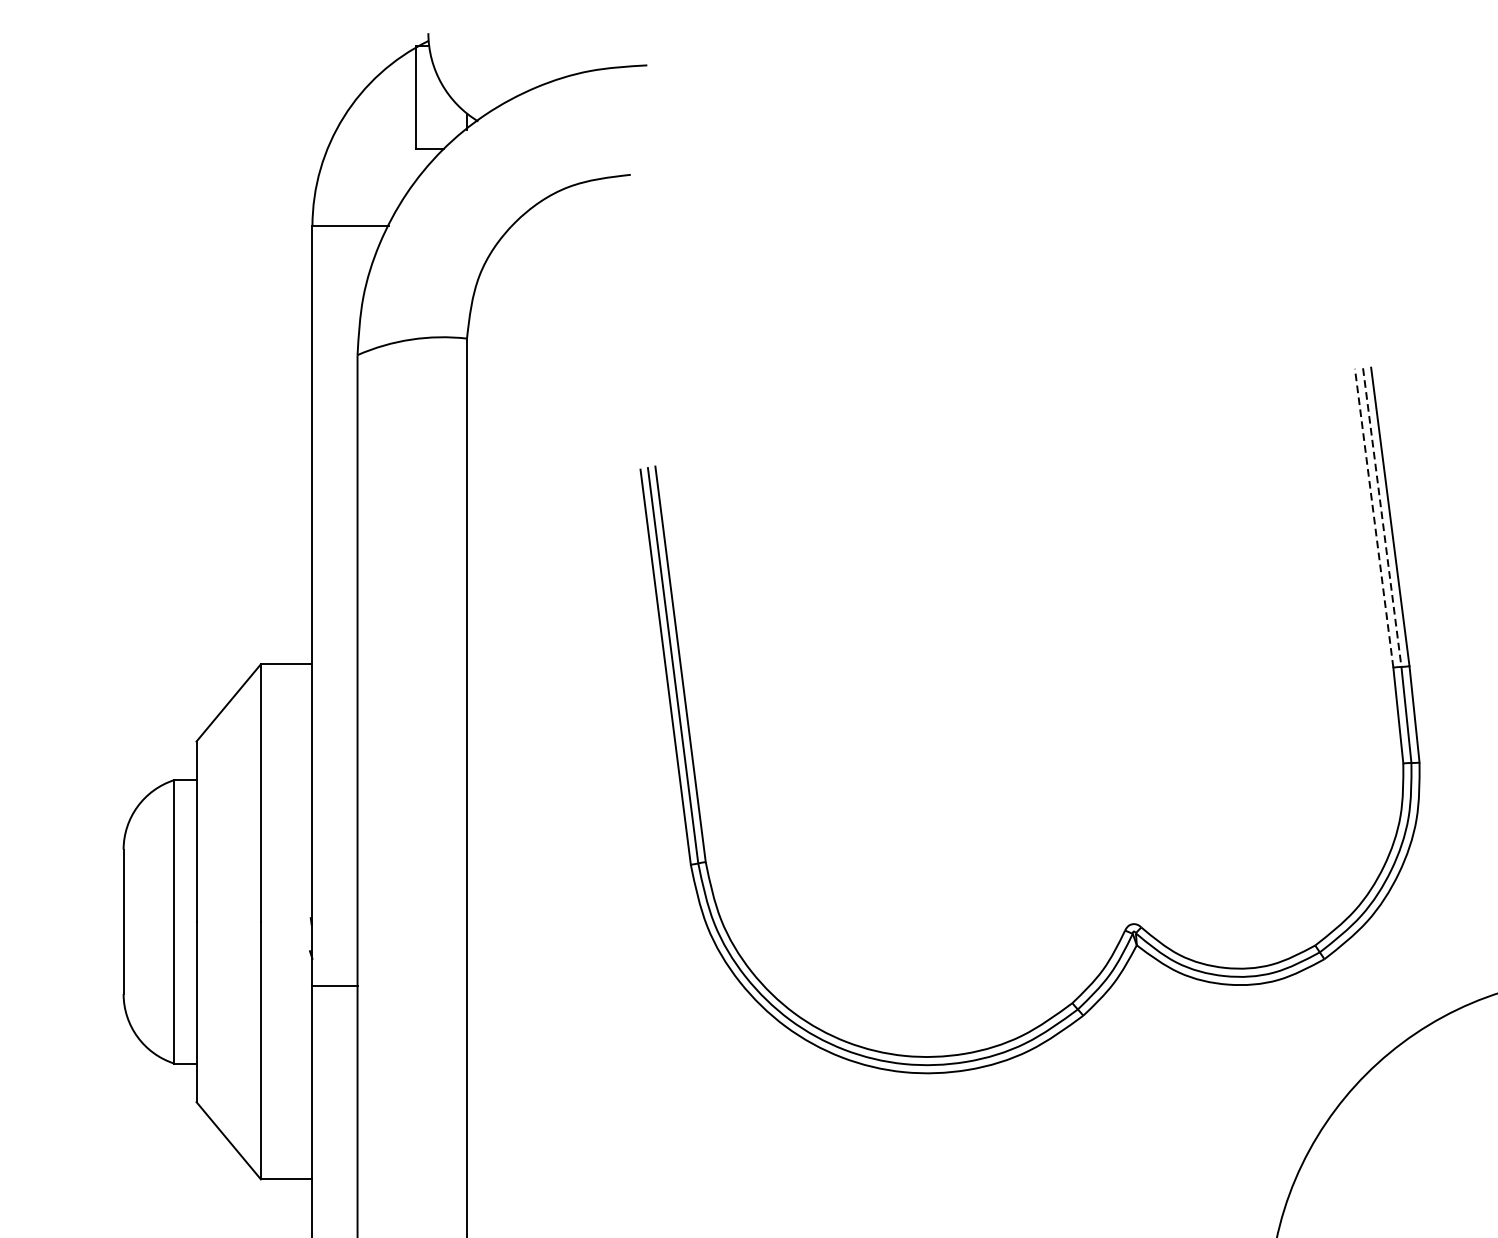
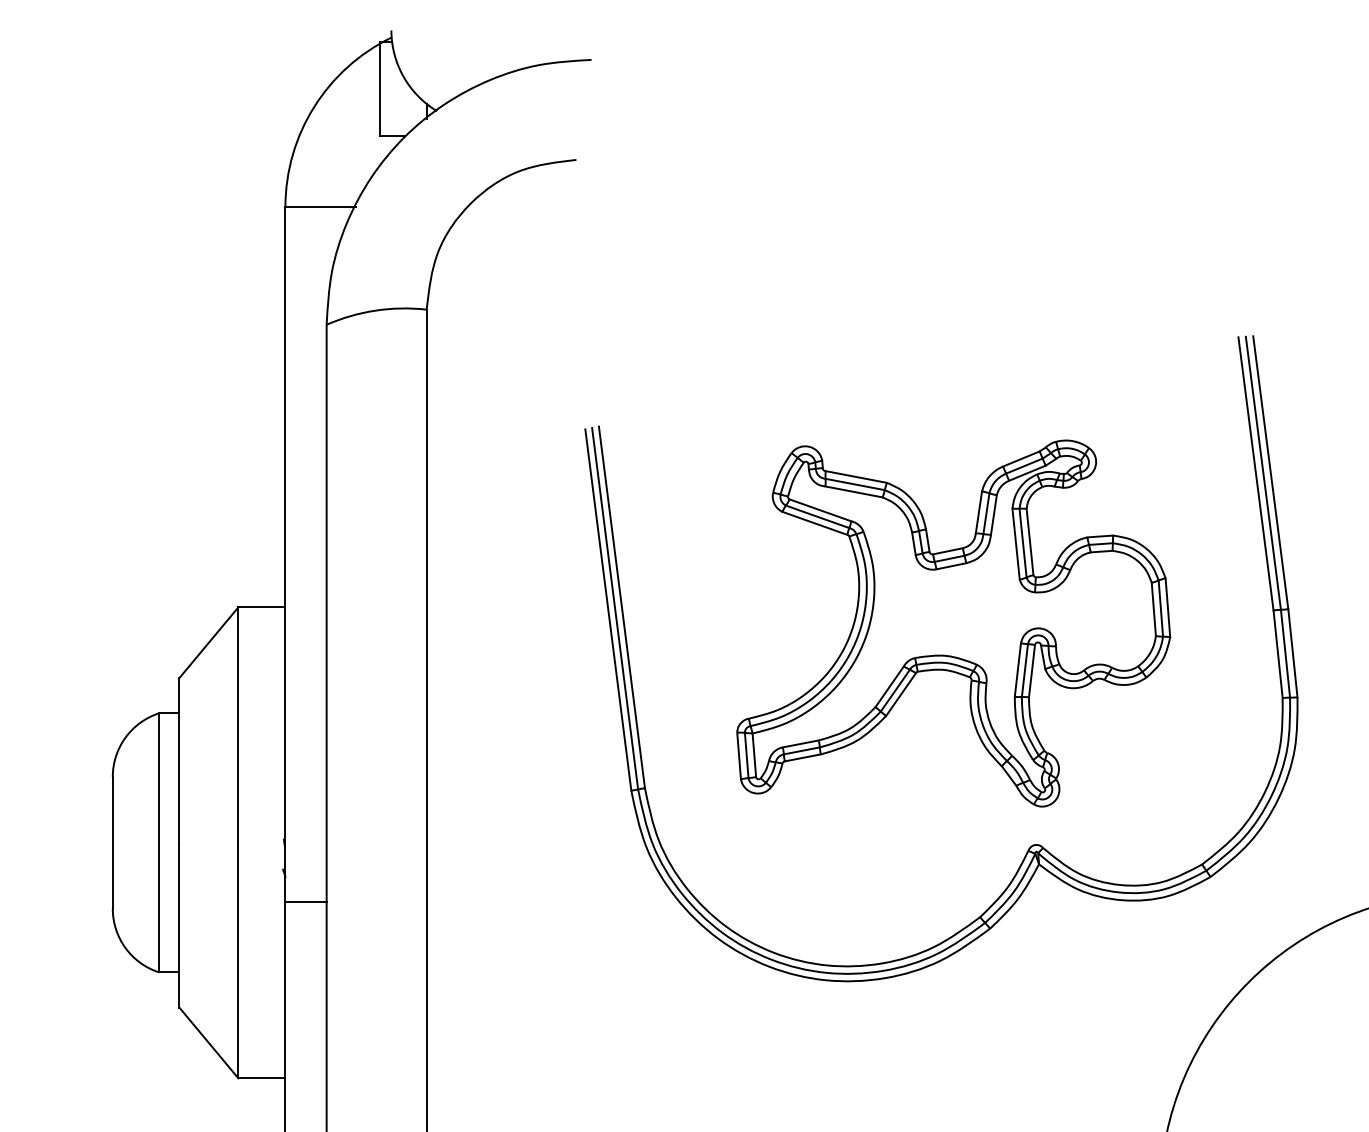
line: (1374, 517) -> (1256, 473), dashed -> solid
line: (1382, 517) -> (1263, 473), dashed -> solid
part: (1043, 681) -> (953, 623), added

